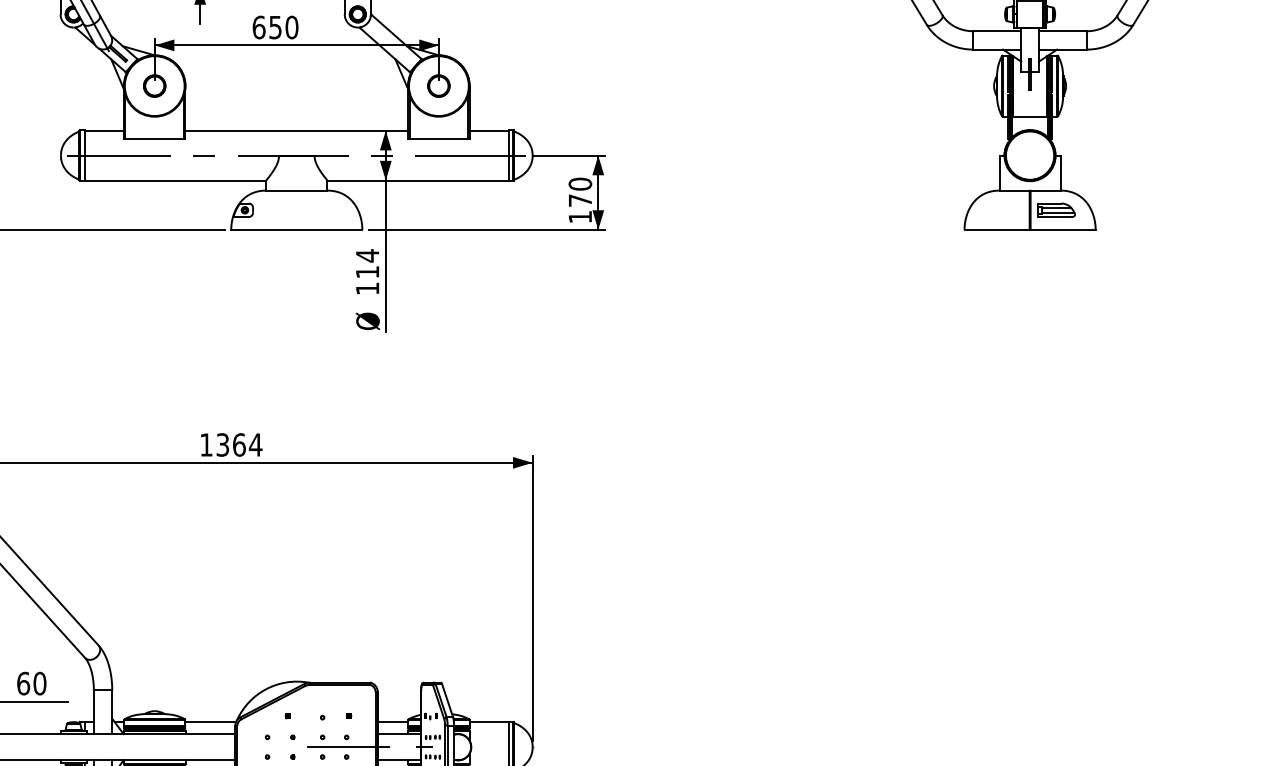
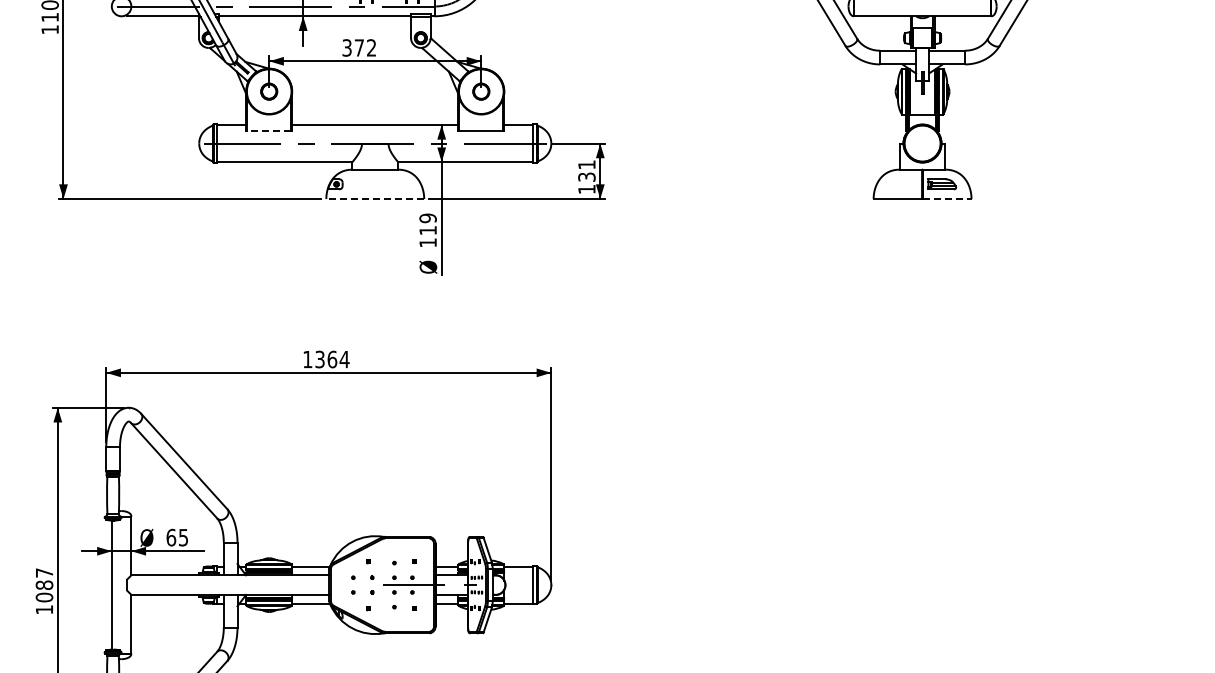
text: (275, 26) -> (359, 47), 650 -> 372
line: (155, 138) -> (269, 130), solid -> dashed
text: (579, 191) -> (586, 170), 170 -> 131
line: (297, 230) -> (375, 199), solid -> dashed
line: (1063, 230) -> (947, 199), solid -> dashed
text: (366, 256) -> (427, 218), 114 -> 119
text: (39, 683) -> (183, 537), 60 -> 65

